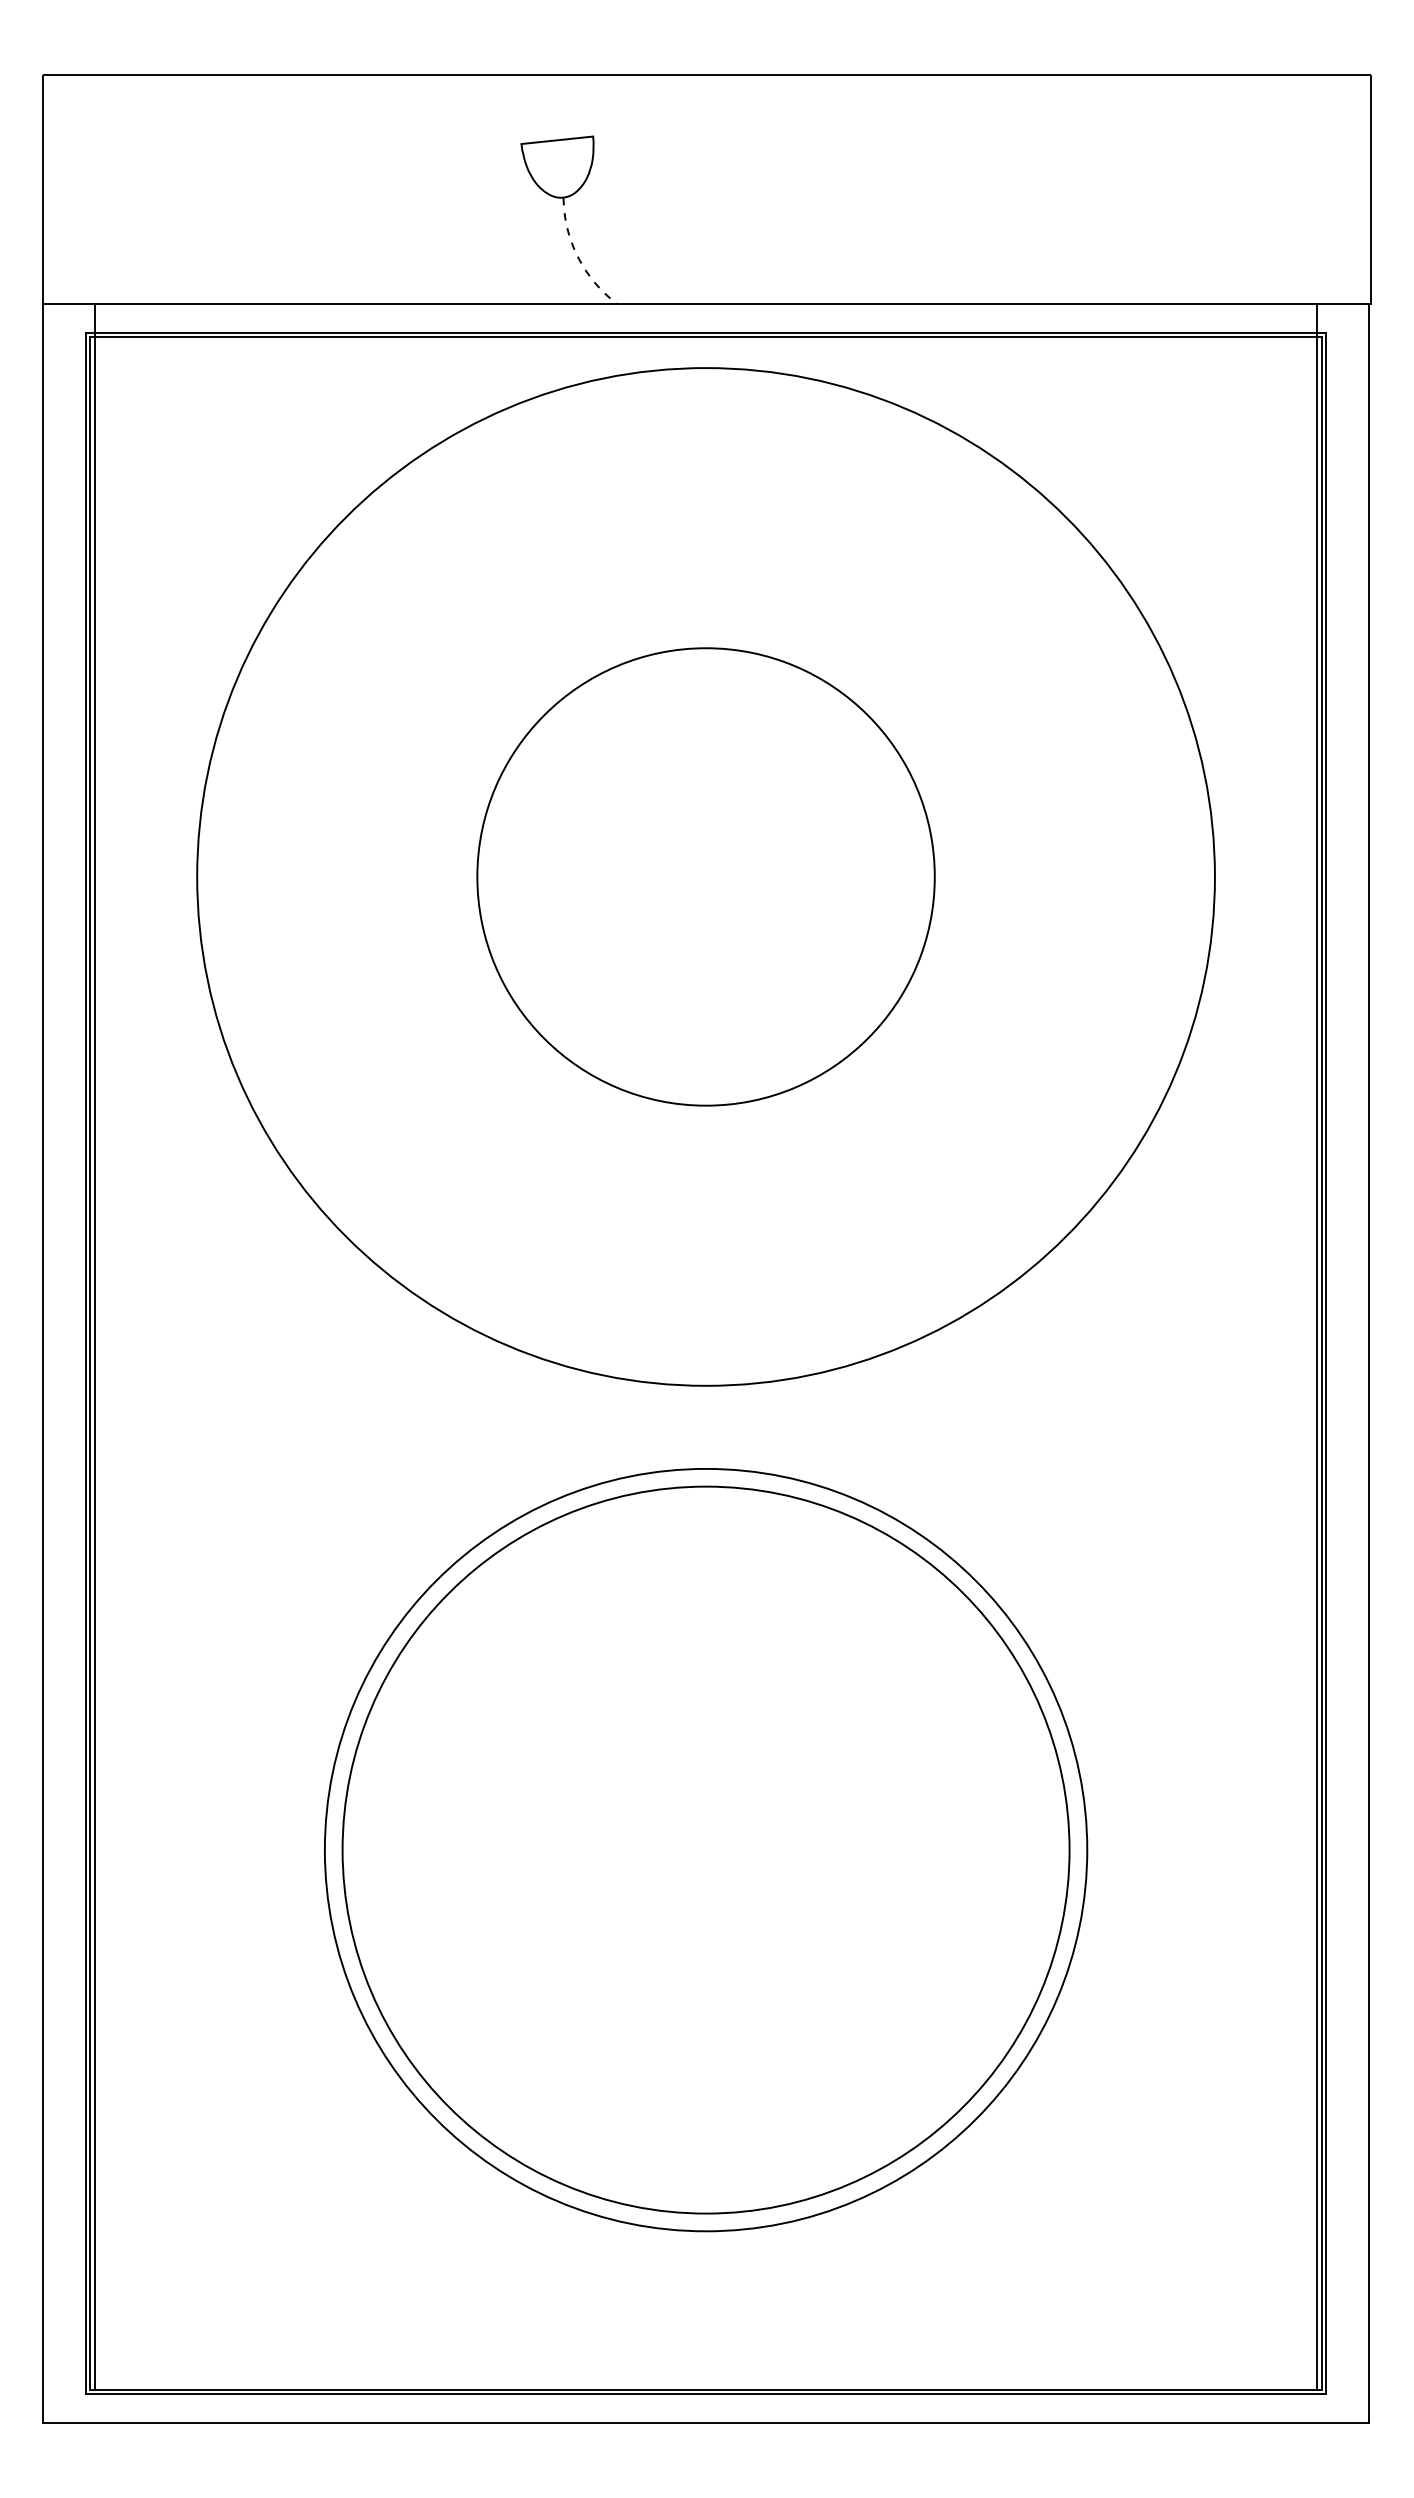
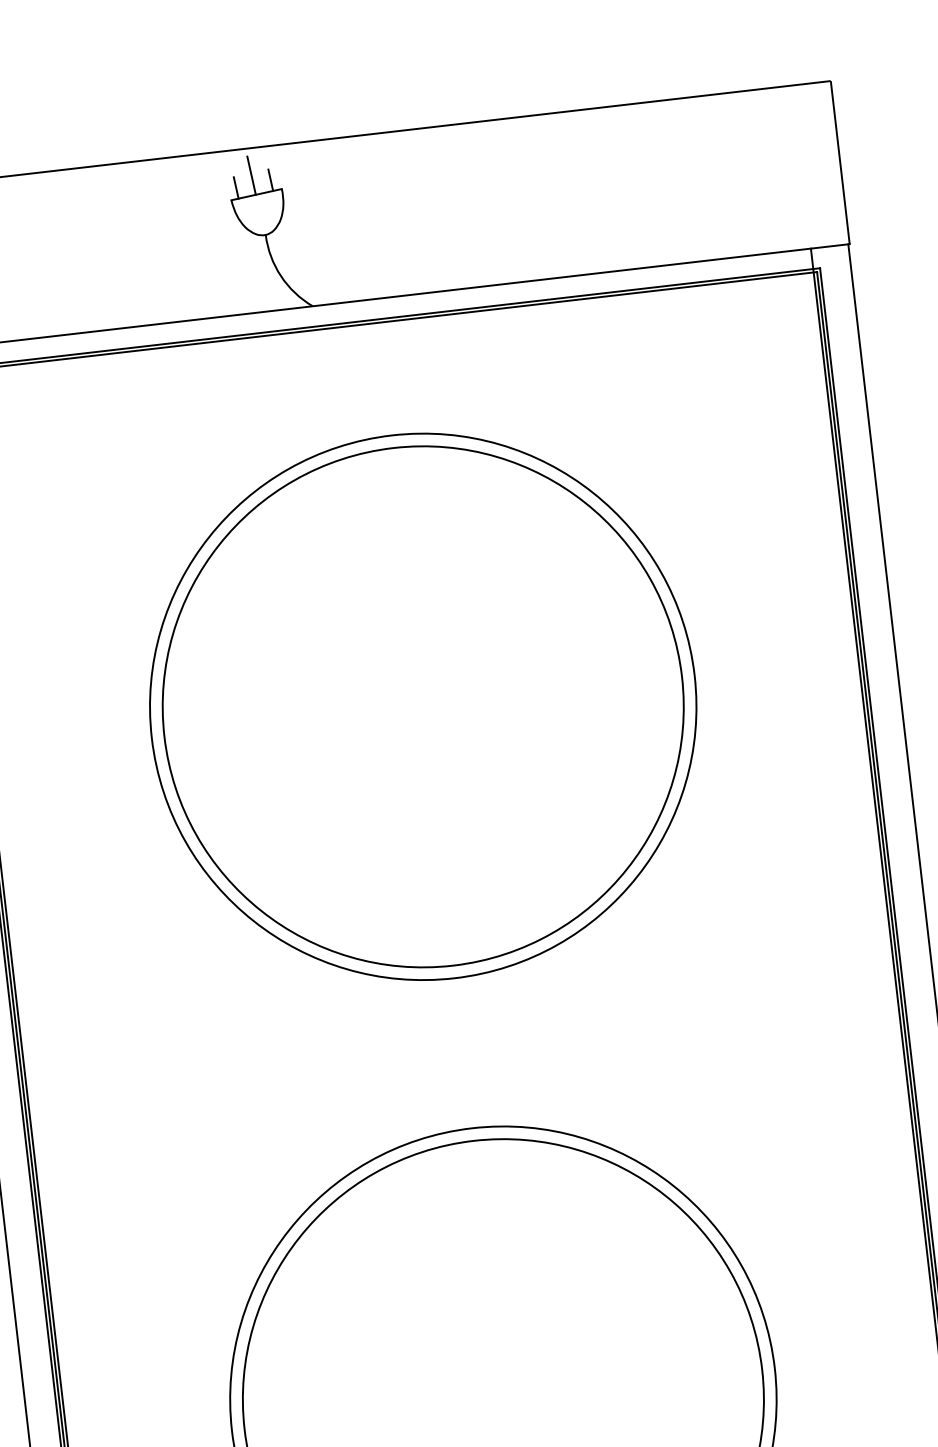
line: (553, 113) -> (251, 175), added
line: (578, 122) -> (270, 180), added
line: (529, 127) -> (235, 187), added
arc: (578, 257) -> (281, 276), dashed -> solid
circle: (705, 876) -> (422, 706), size x0.71
circle: (705, 876) -> (422, 706), size x1.67

